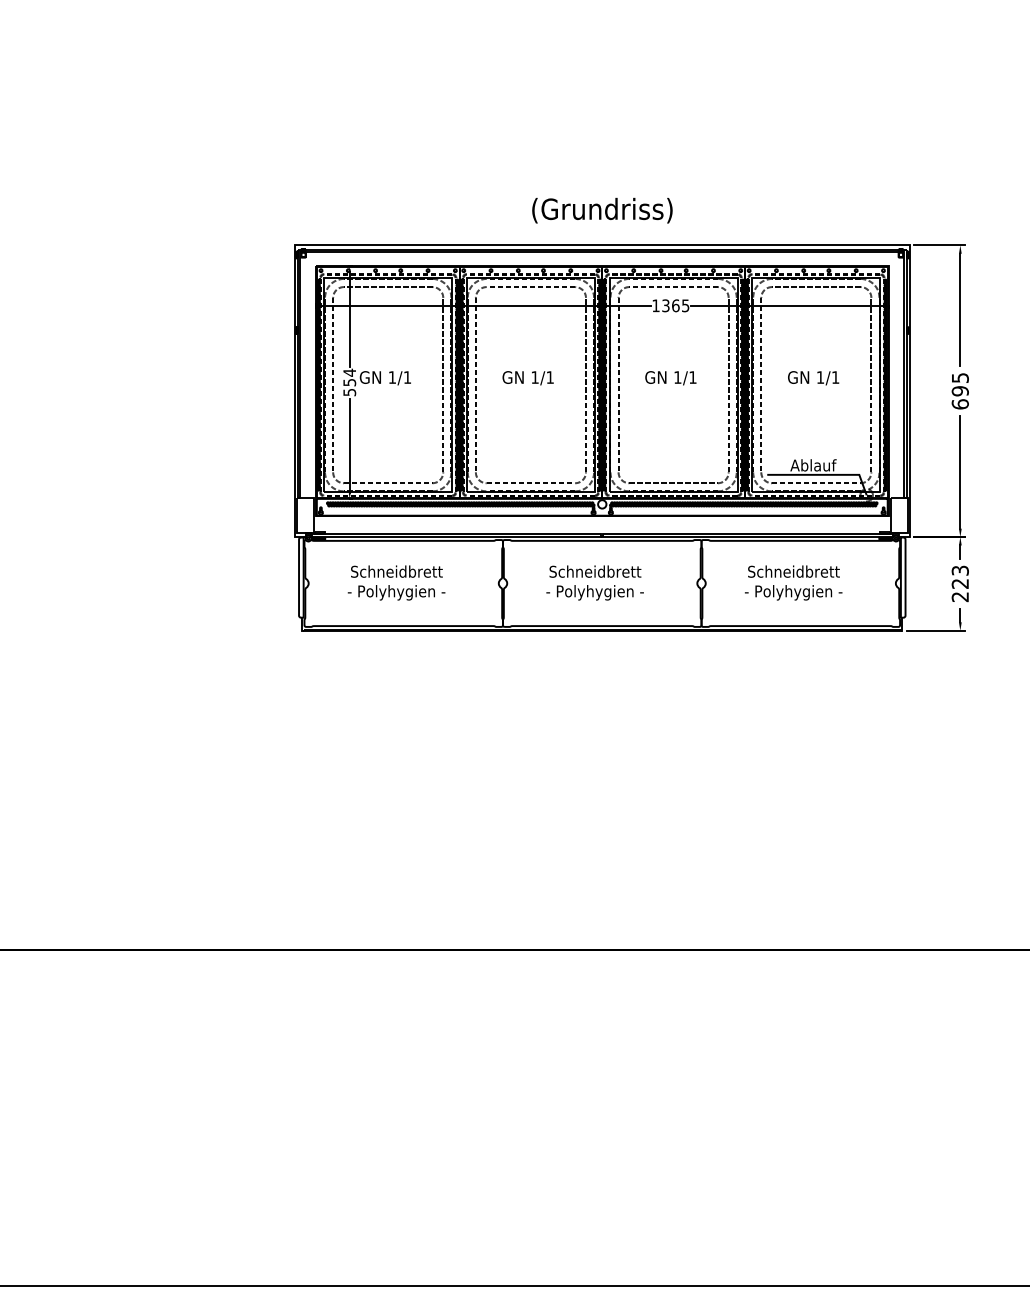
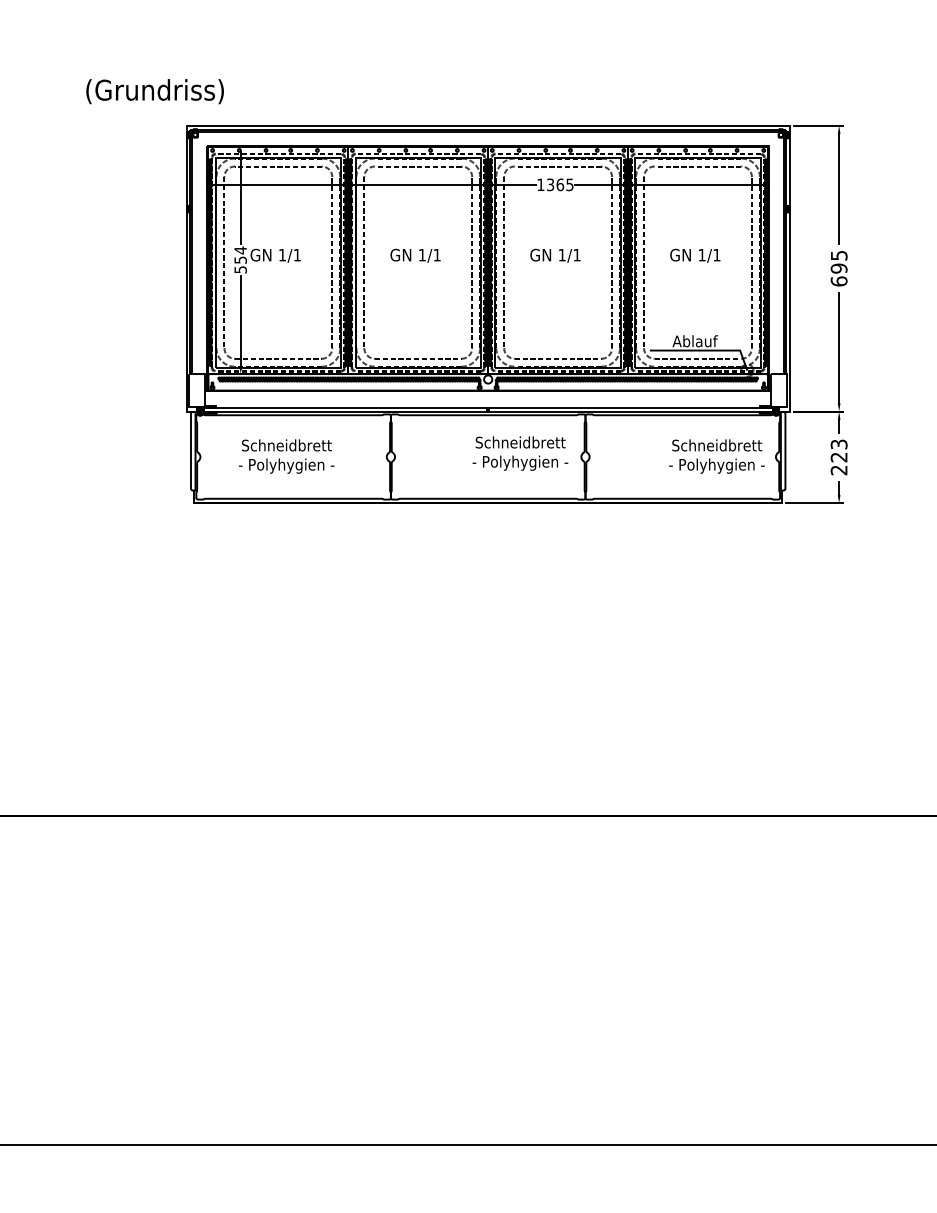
text: (602, 210) -> (155, 91), moved
text: (594, 582) -> (519, 453), moved
text: (793, 582) -> (716, 456), moved

